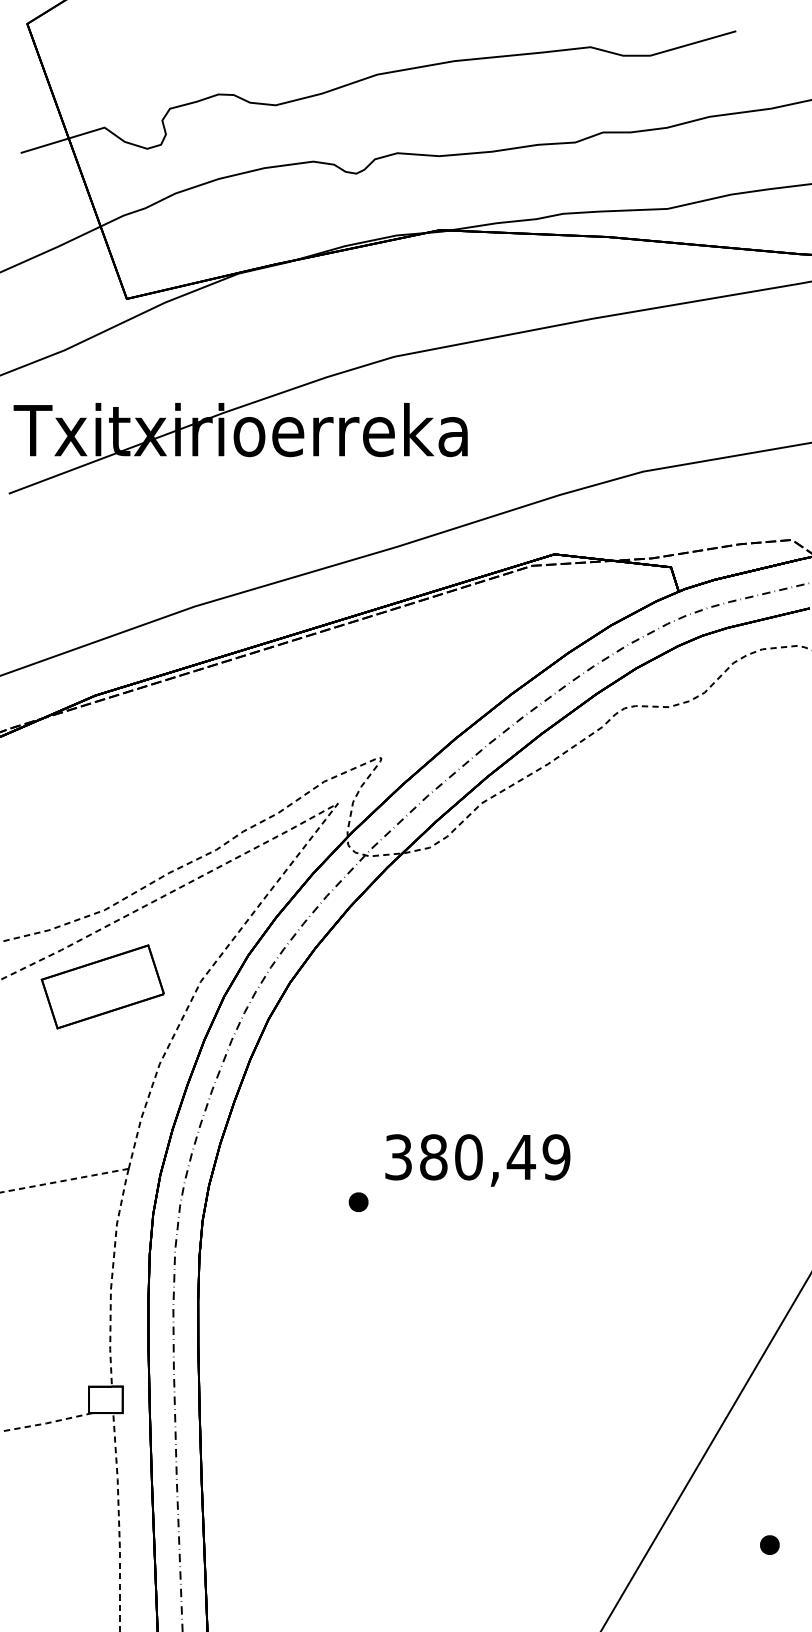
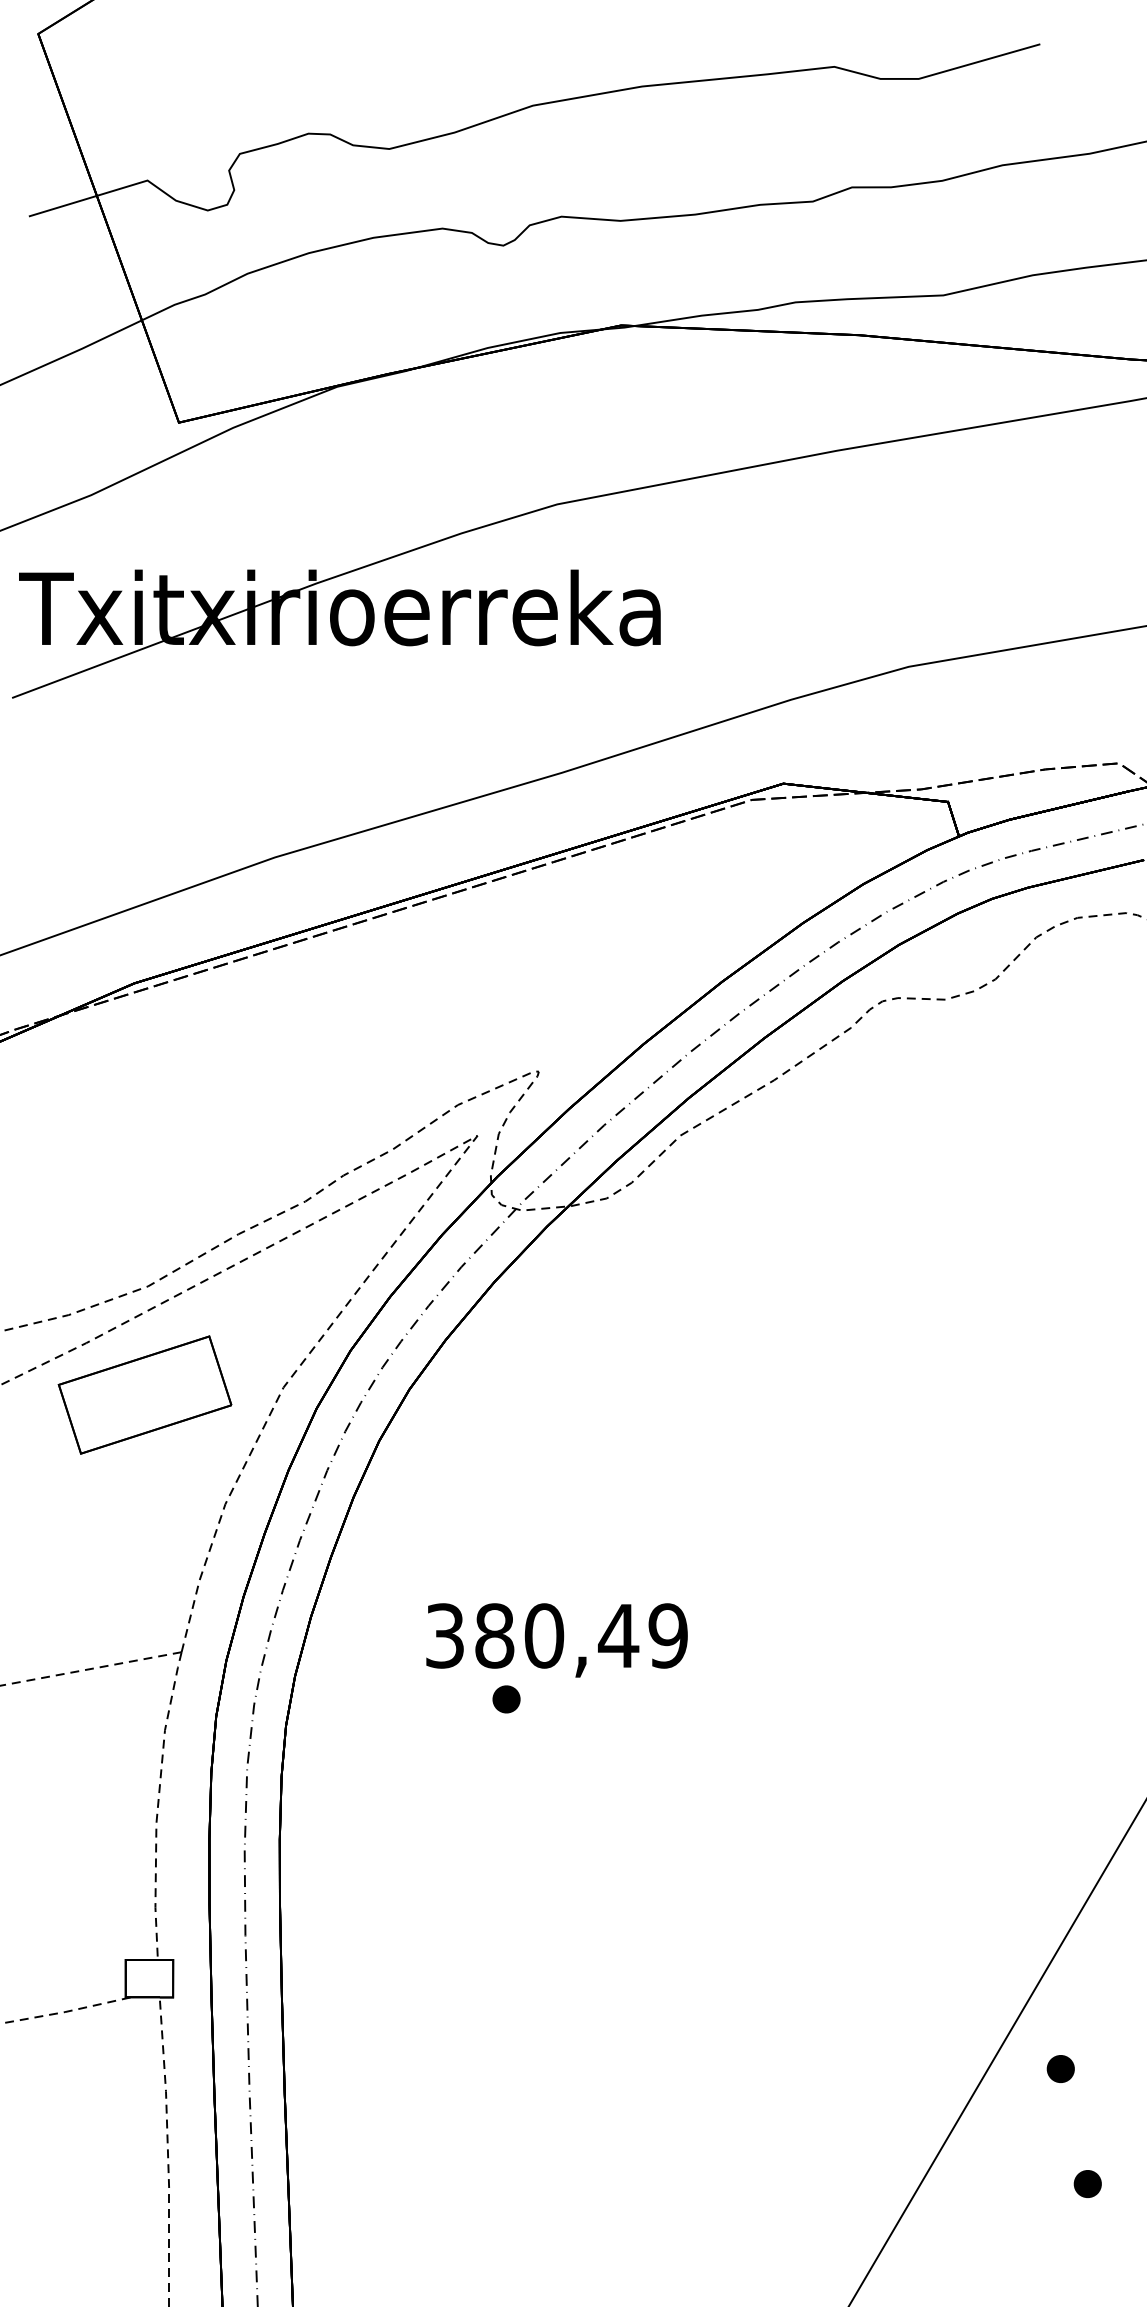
text: (477, 1160) -> (556, 1640), moved
part: (750, 1463) -> (1060, 2068), added

